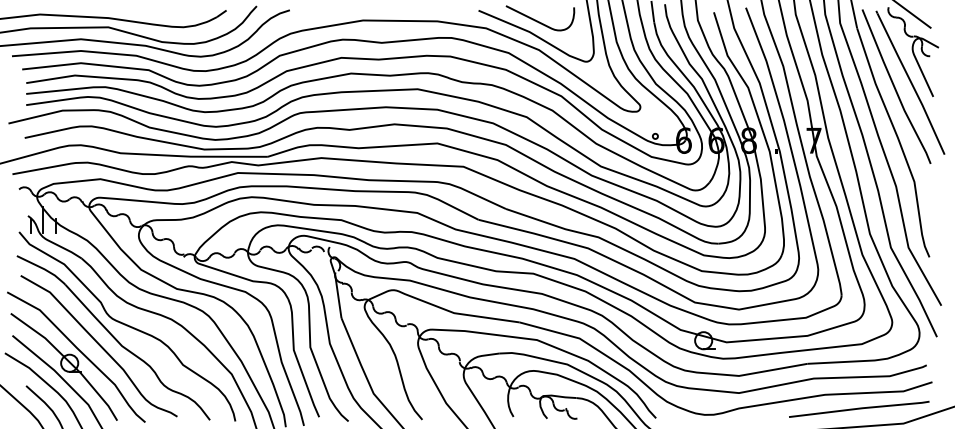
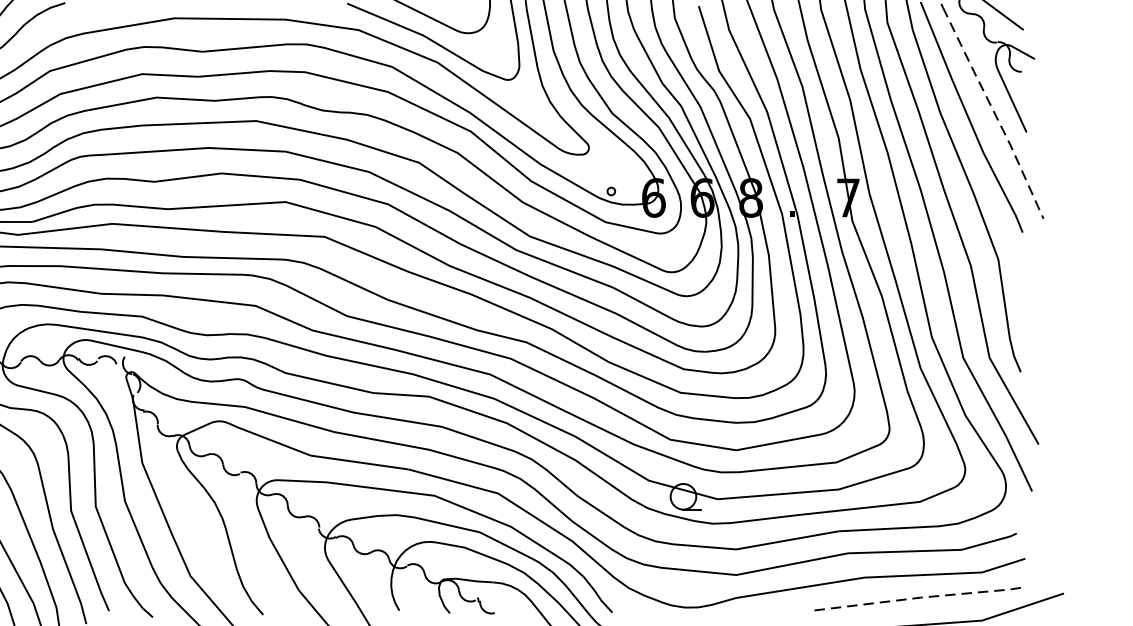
line: (911, 84) -> (993, 113), solid -> dashed
line: (860, 408) -> (917, 598), solid -> dashed

